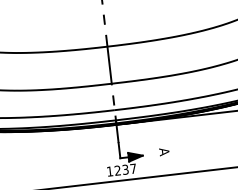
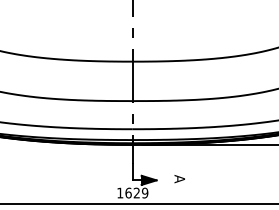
text: (125, 169) -> (136, 192), 1237 -> 1629

